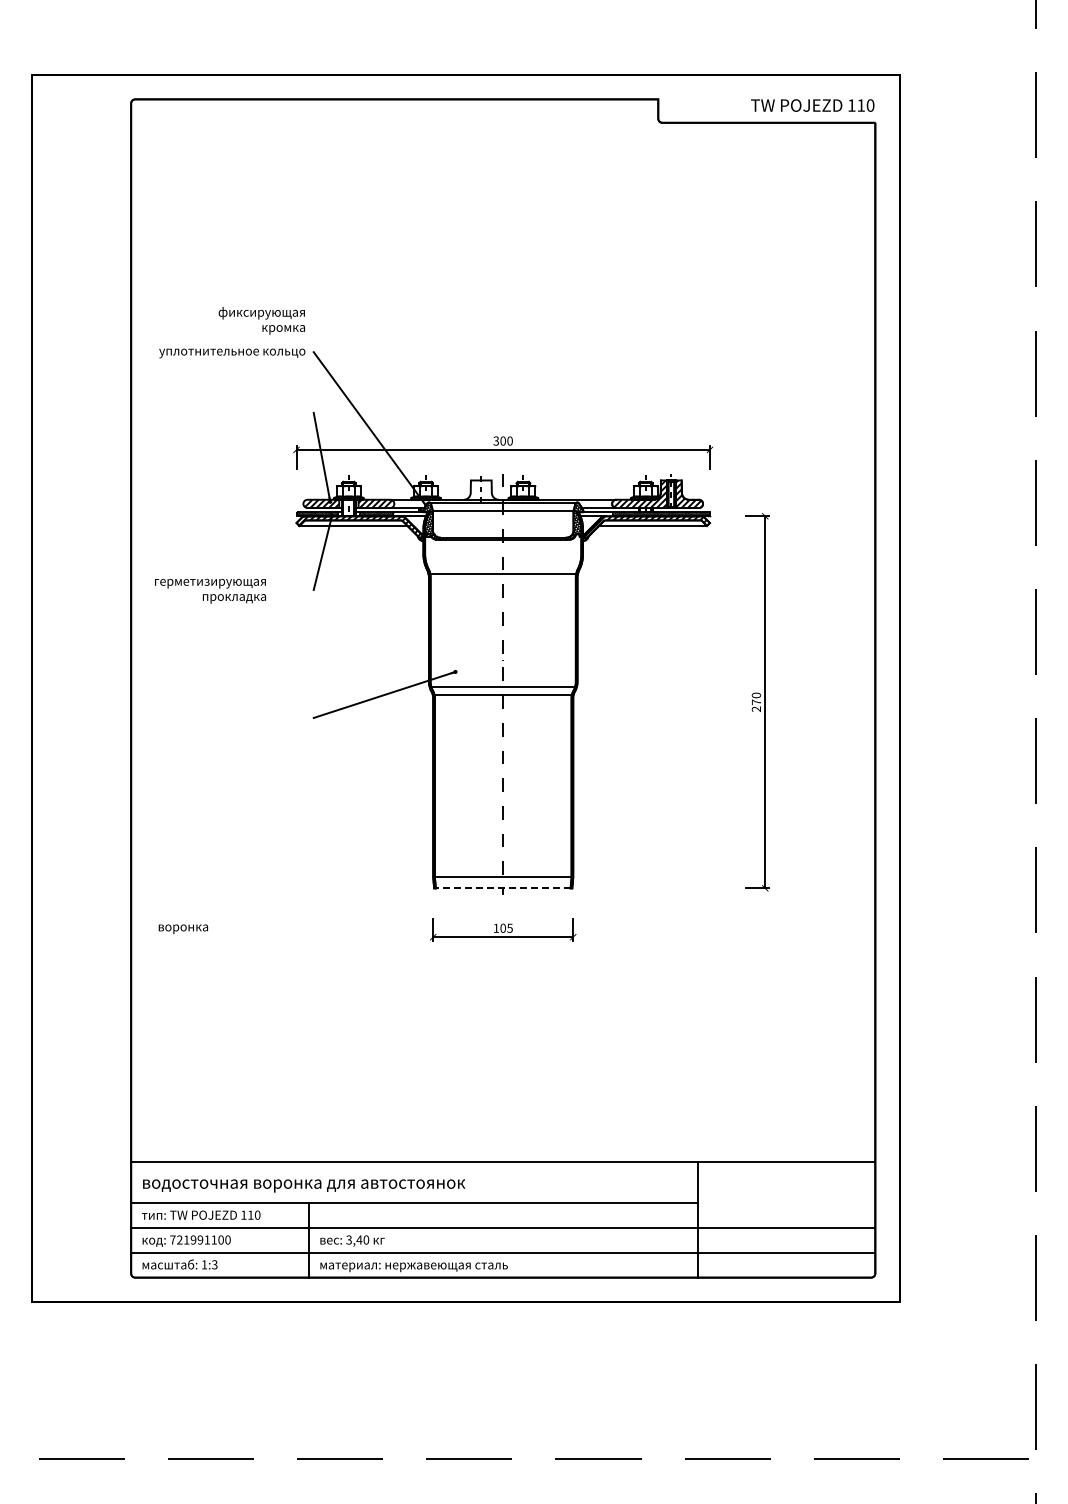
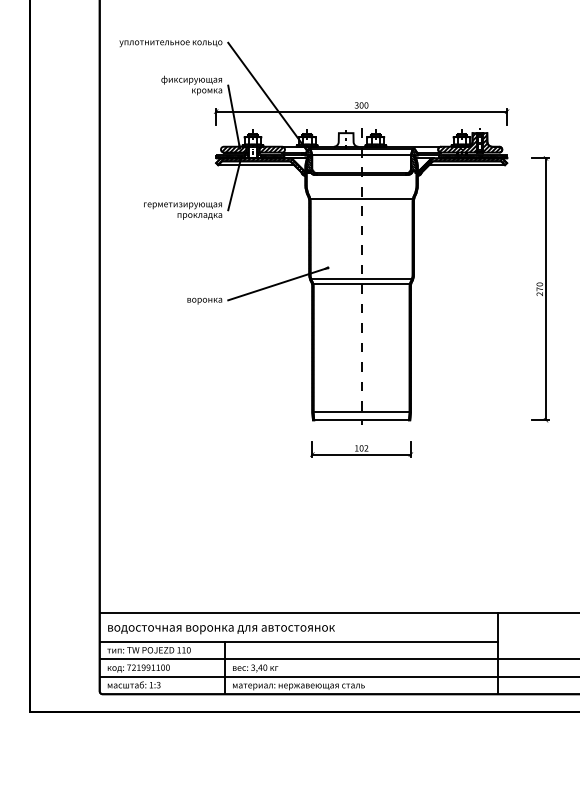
text: (261, 320) -> (191, 85), moved
text: (210, 591) -> (183, 211), moved
line: (502, 888) -> (361, 420), dashed -> solid
text: (509, 927) -> (366, 447), 105 -> 102
text: (182, 929) -> (204, 301), moved

